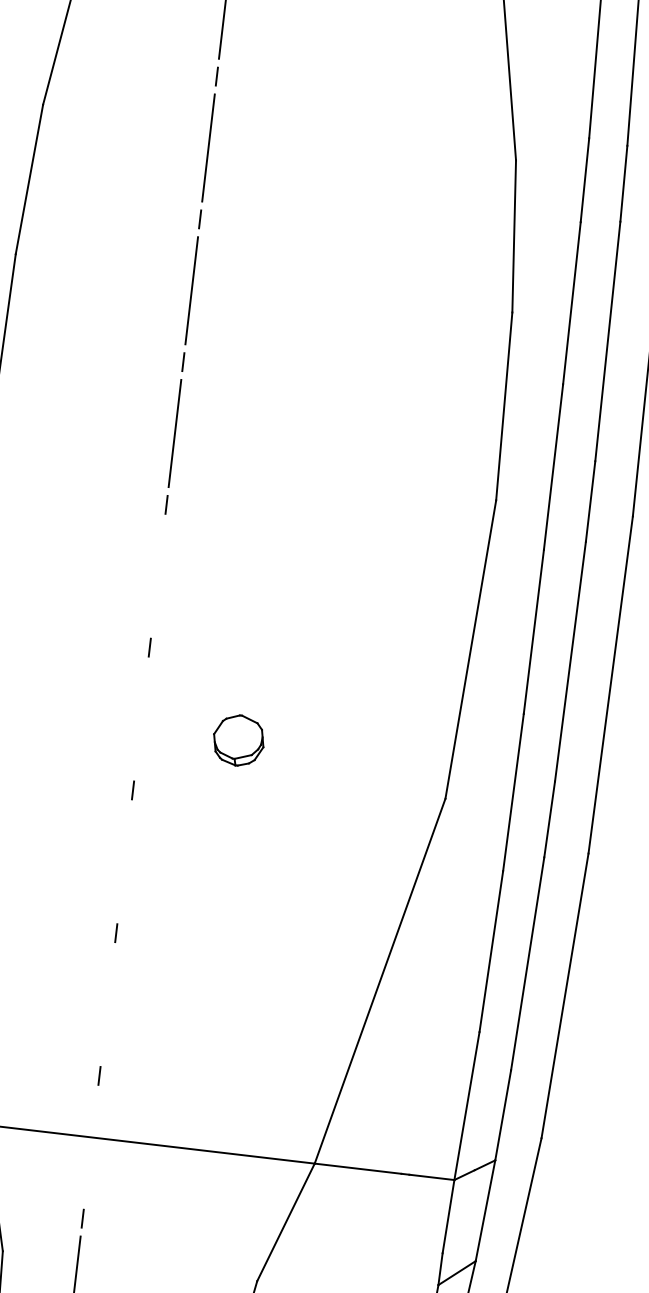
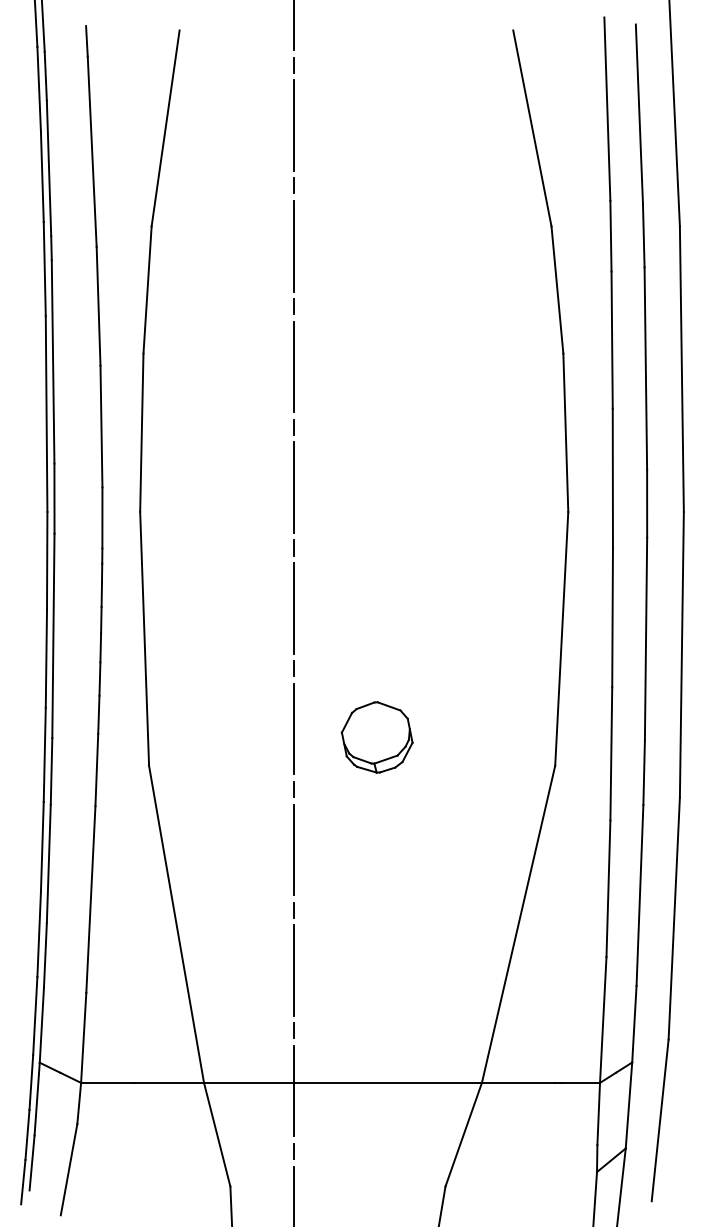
line: (157, 576) -> (293, 608), added
line: (141, 718) -> (293, 728), added
part: (238, 740) -> (376, 737), size x1.67
line: (124, 861) -> (293, 849), added
line: (107, 1004) -> (293, 970), added
line: (90, 1146) -> (293, 1090), added

